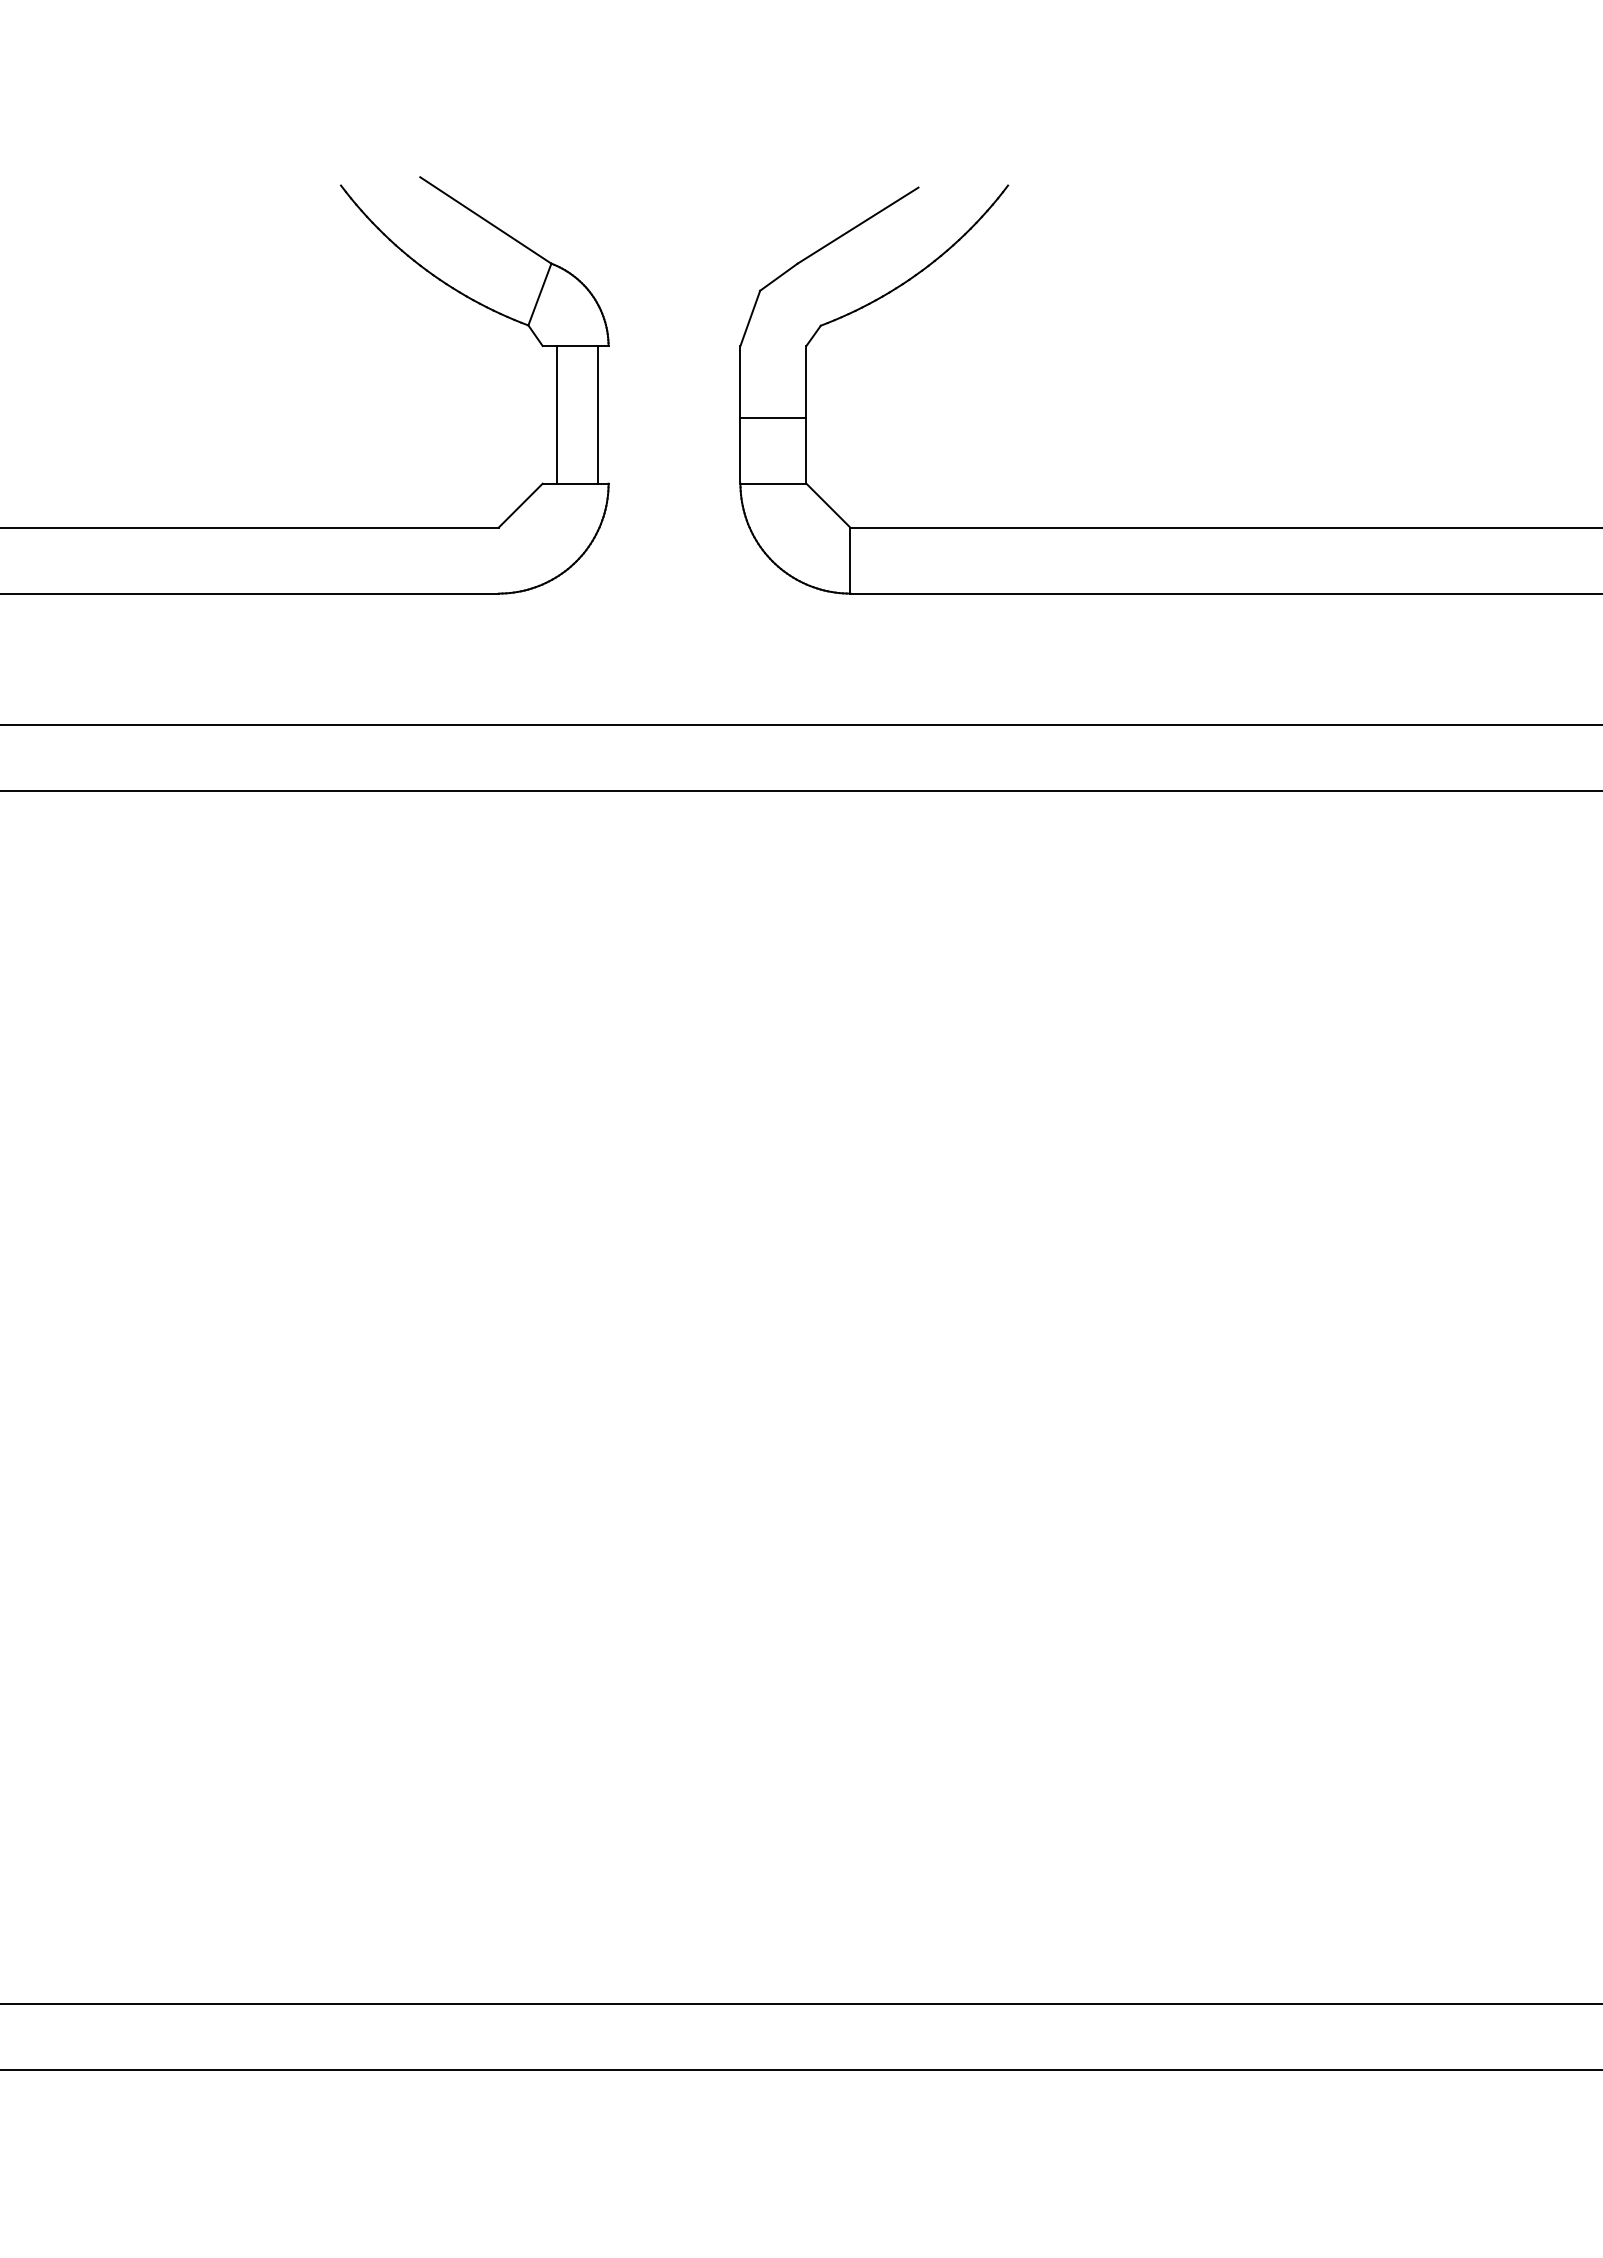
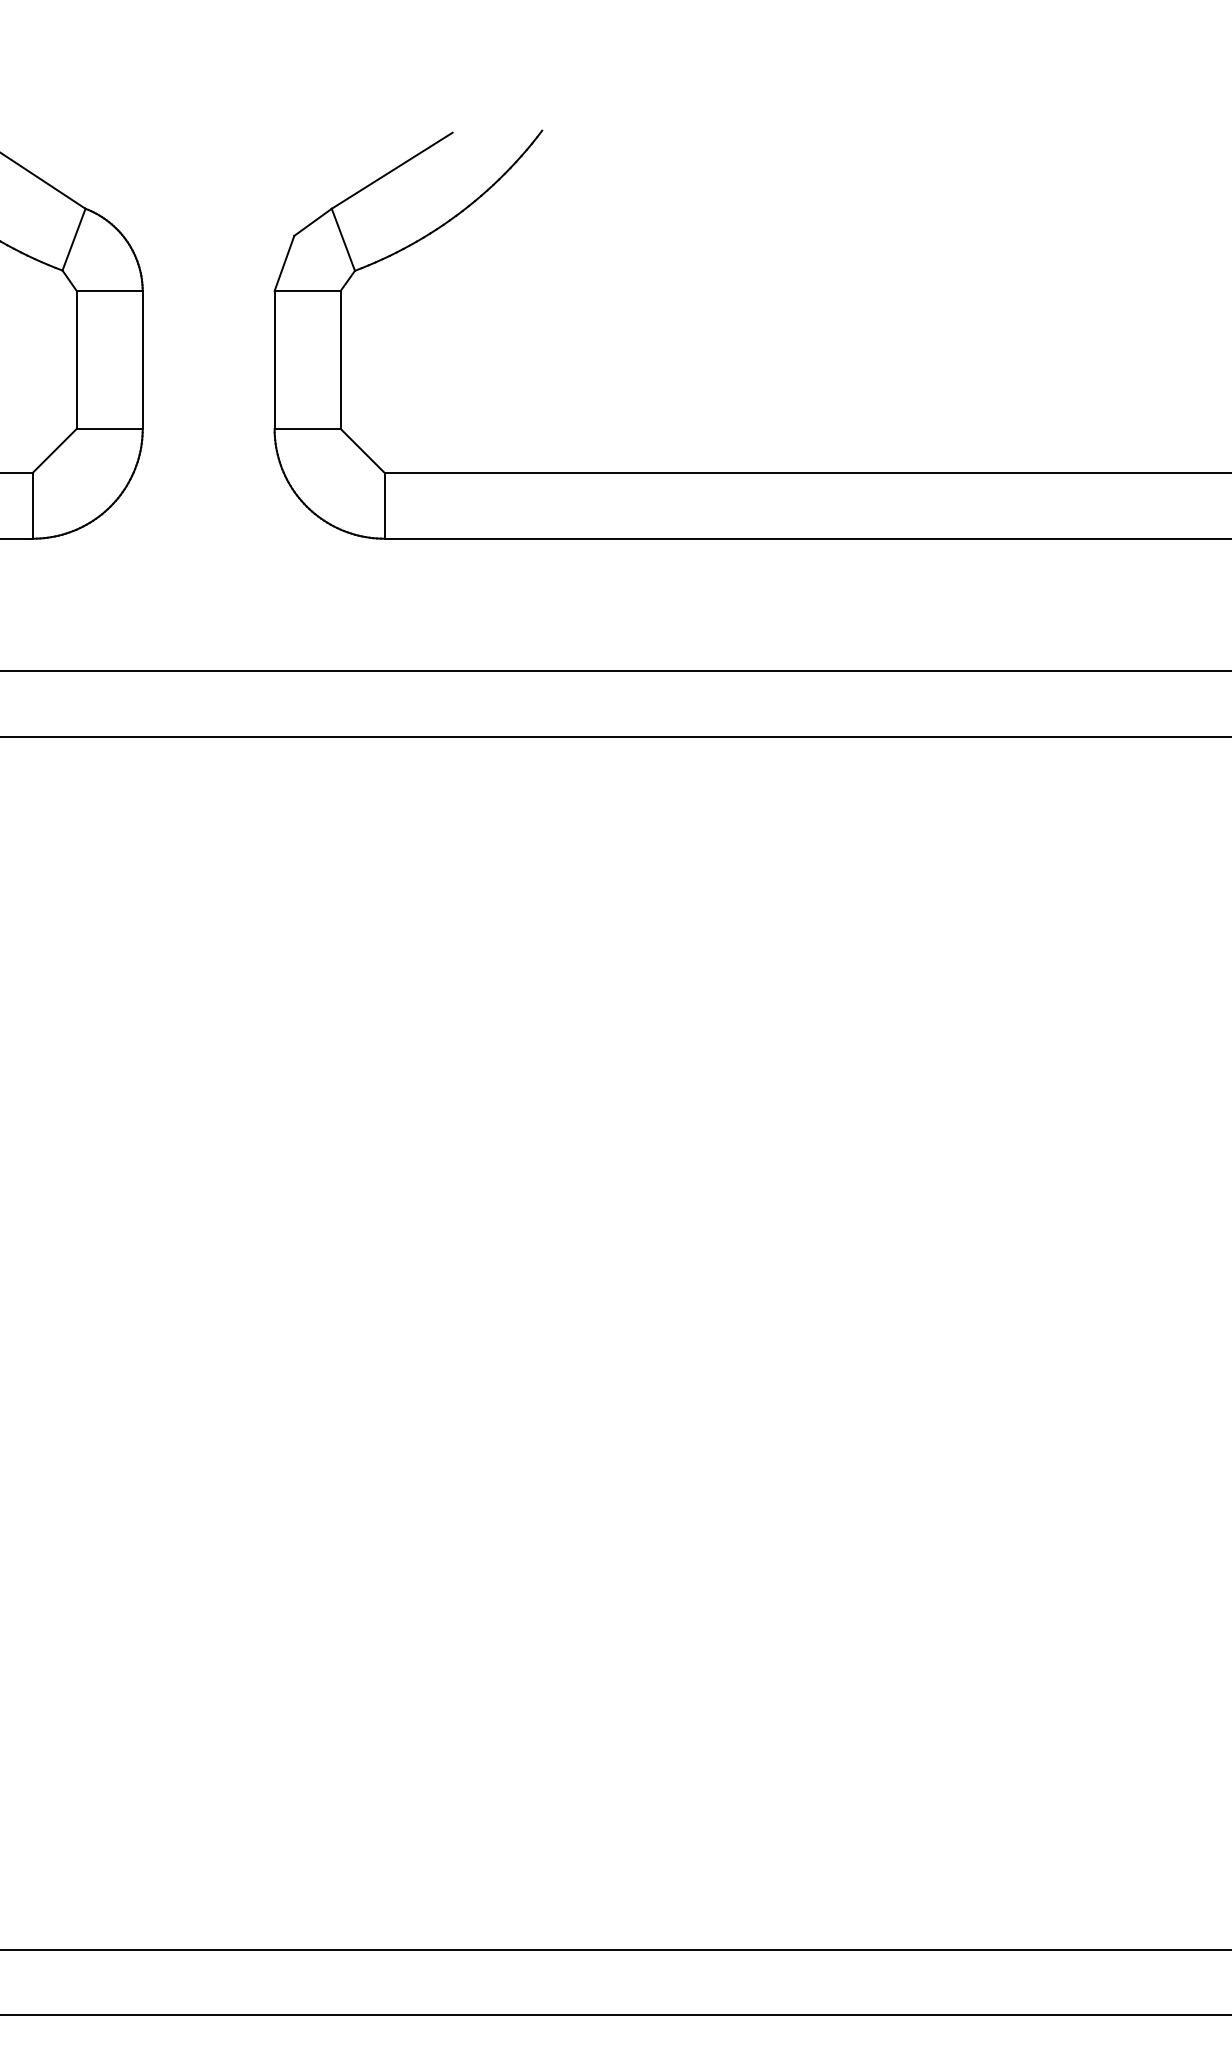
line: (808, 294) -> (342, 239), added
line: (556, 414) -> (142, 359), moved
line: (597, 414) -> (76, 359), moved
line: (773, 418) -> (307, 291), moved
line: (498, 560) -> (32, 505), added

